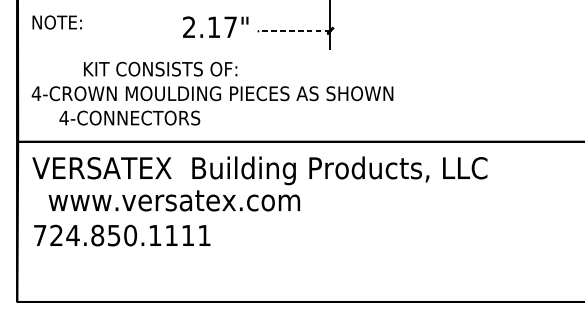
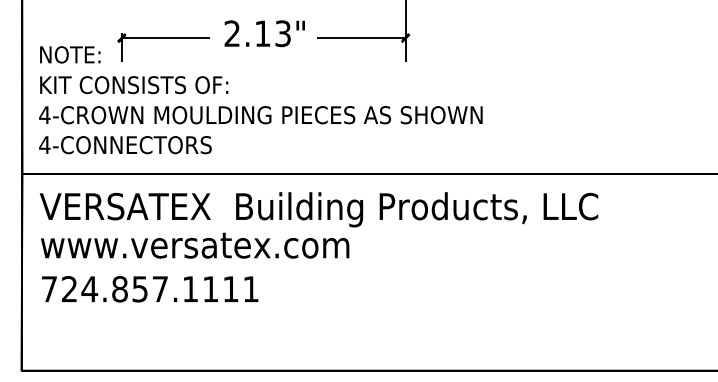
text: (57, 22) -> (70, 54), moved
text: (230, 27) -> (282, 33), 2.17" -> 2.13"
part: (133, 31) -> (163, 38), added
line: (293, 31) -> (360, 38), dashed -> solid
text: (160, 69) -> (134, 85), moved
text: (129, 118) -> (125, 145), moved
text: (174, 200) -> (195, 245), moved
text: (130, 235) -> (160, 289), 724.850.1111 -> 724.857.1111

